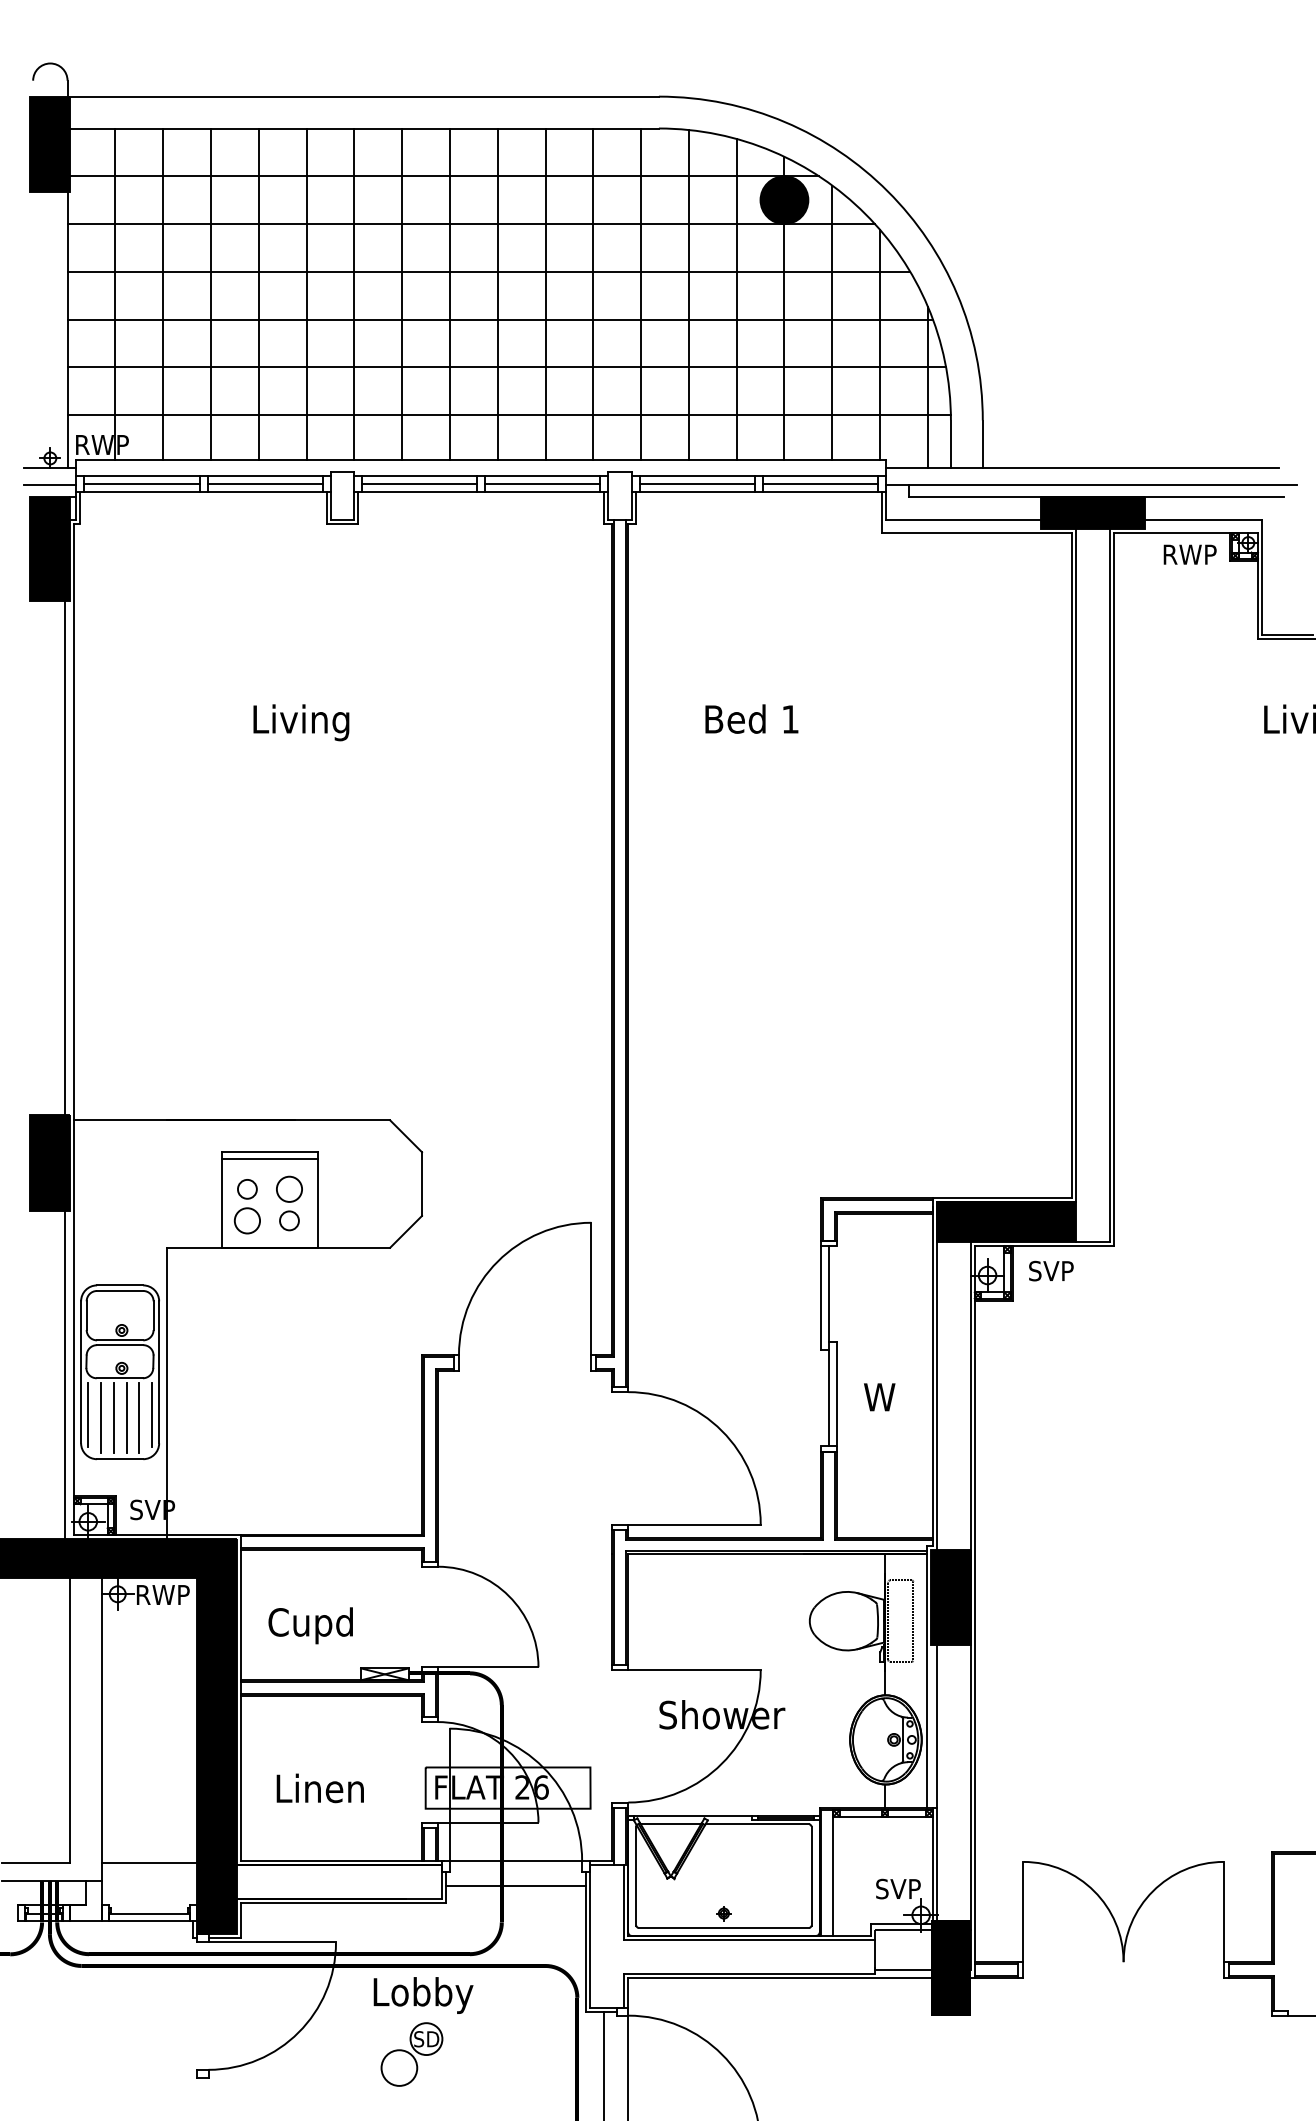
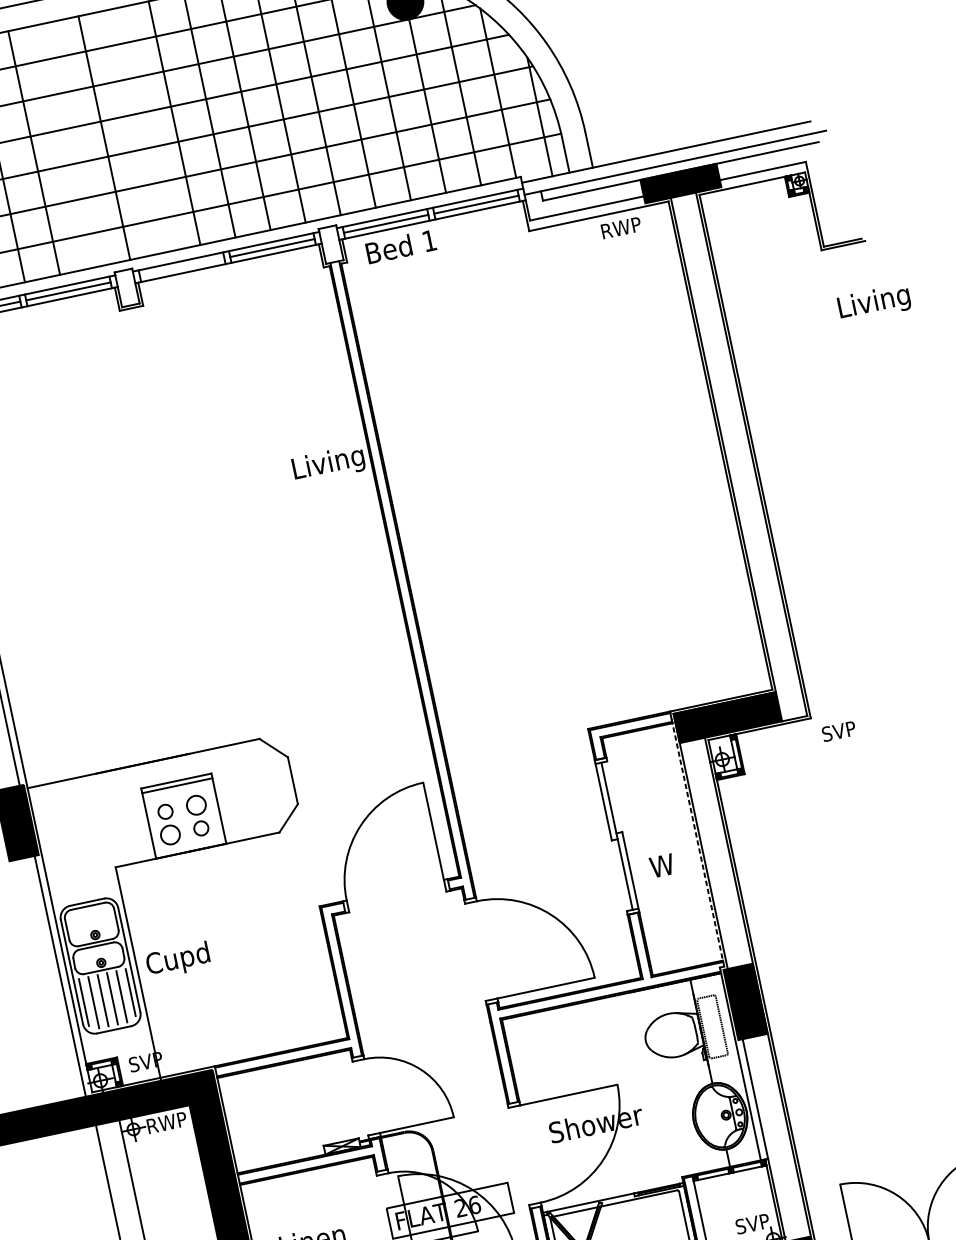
line: (306, 294) -> (69, 145), removed
line: (402, 294) -> (139, 130), removed
line: (419, 484) -> (181, 267), removed
text: (1189, 554) -> (620, 227), moved
text: (751, 718) -> (400, 246), moved
text: (301, 722) -> (328, 464), moved
text: (1051, 1270) -> (839, 730), moved
line: (932, 1376) -> (697, 842), solid -> dashed
text: (310, 1625) -> (178, 960), moved

